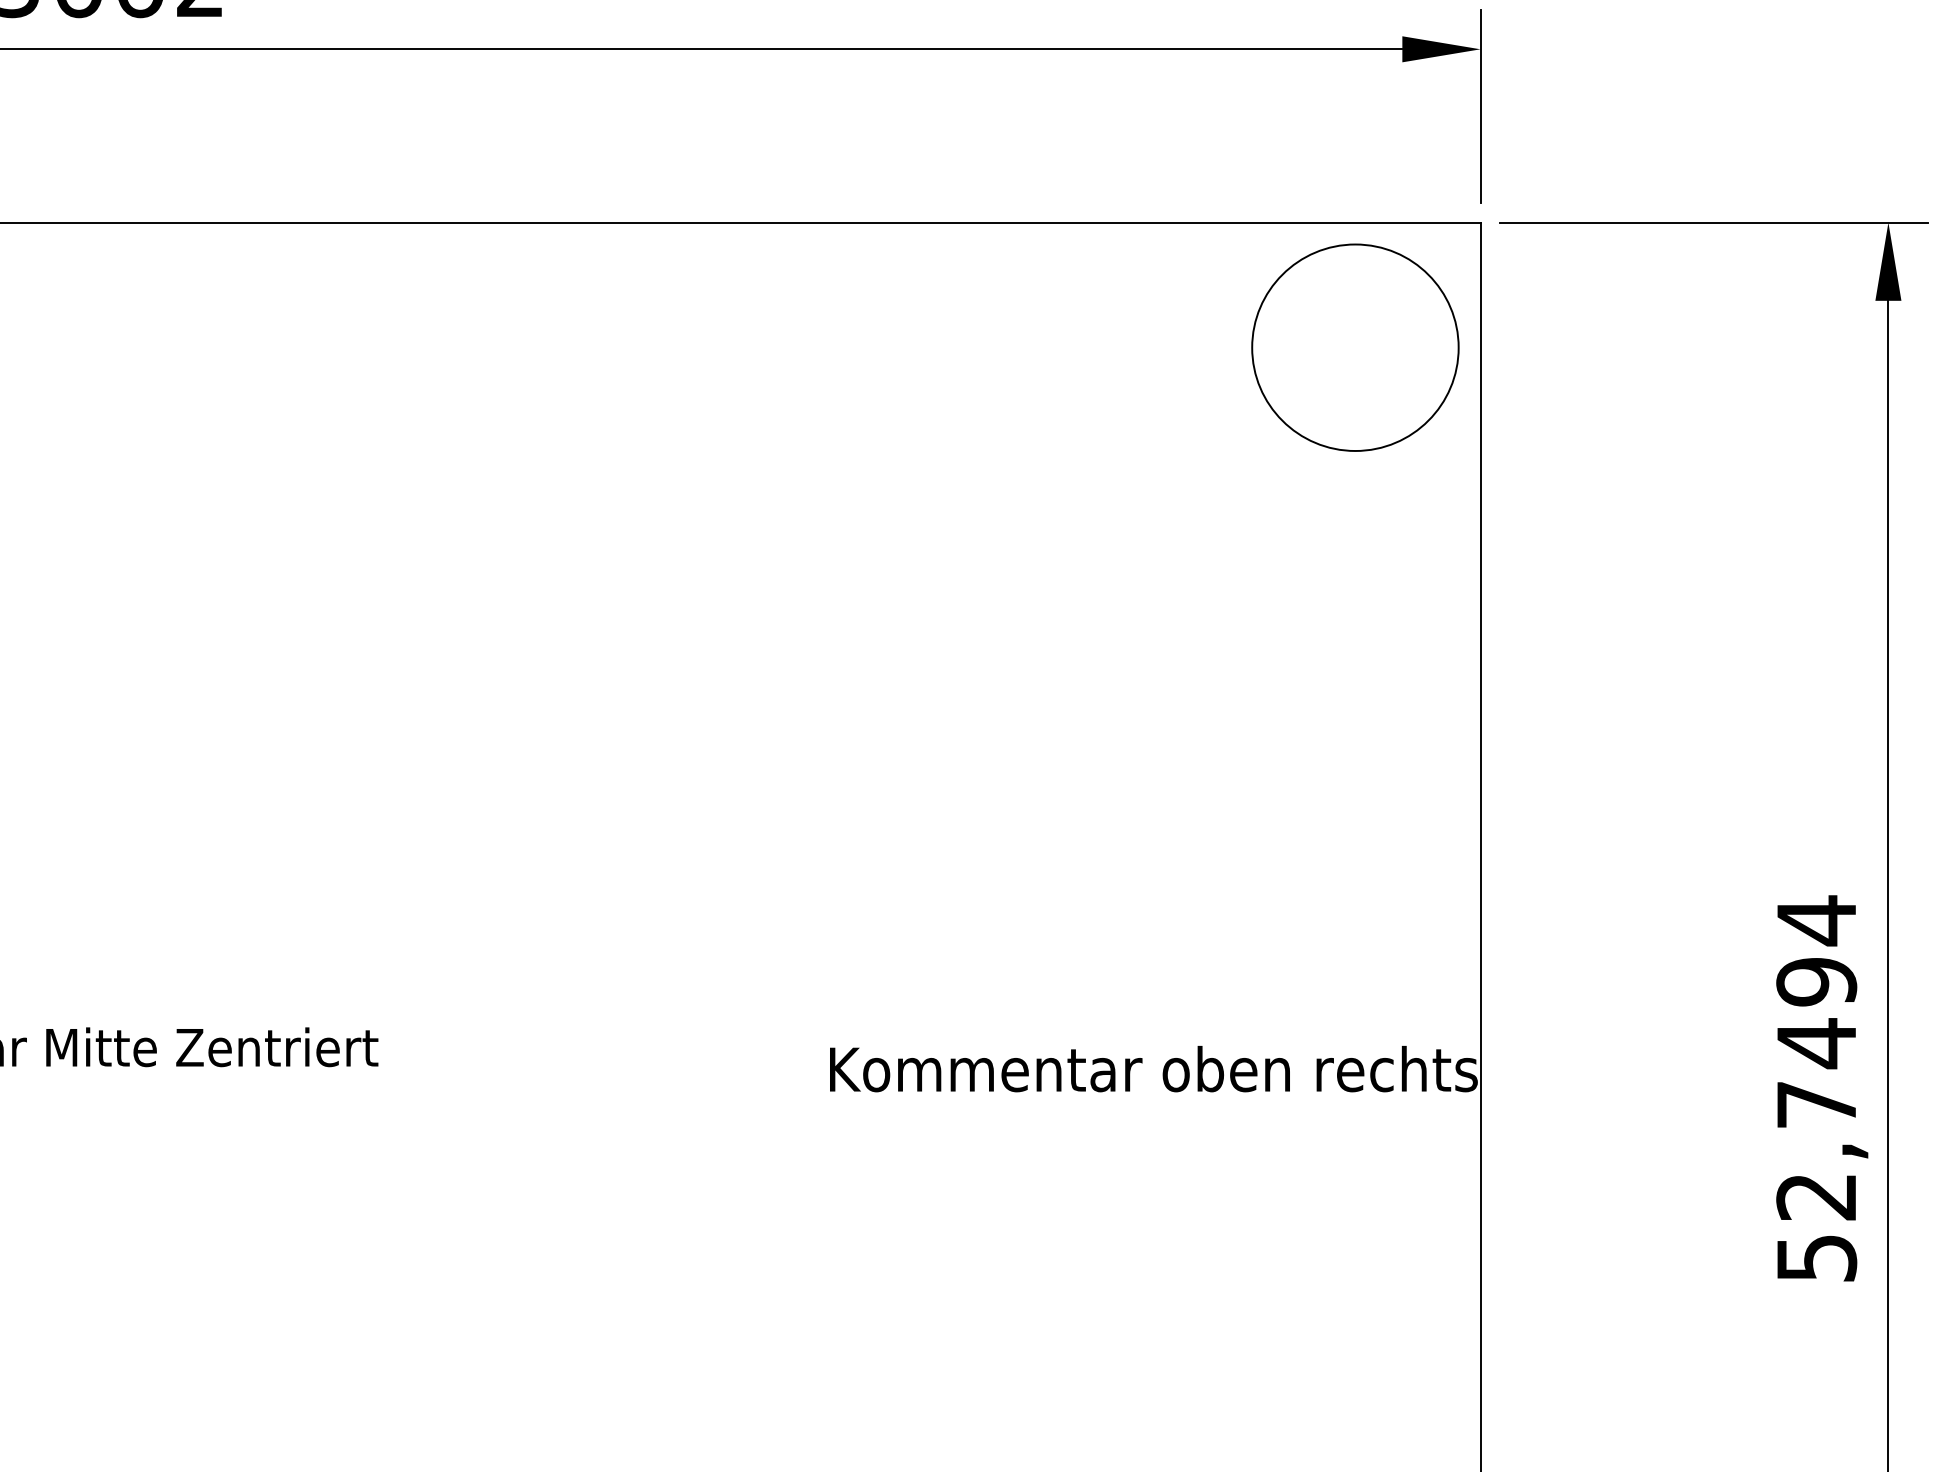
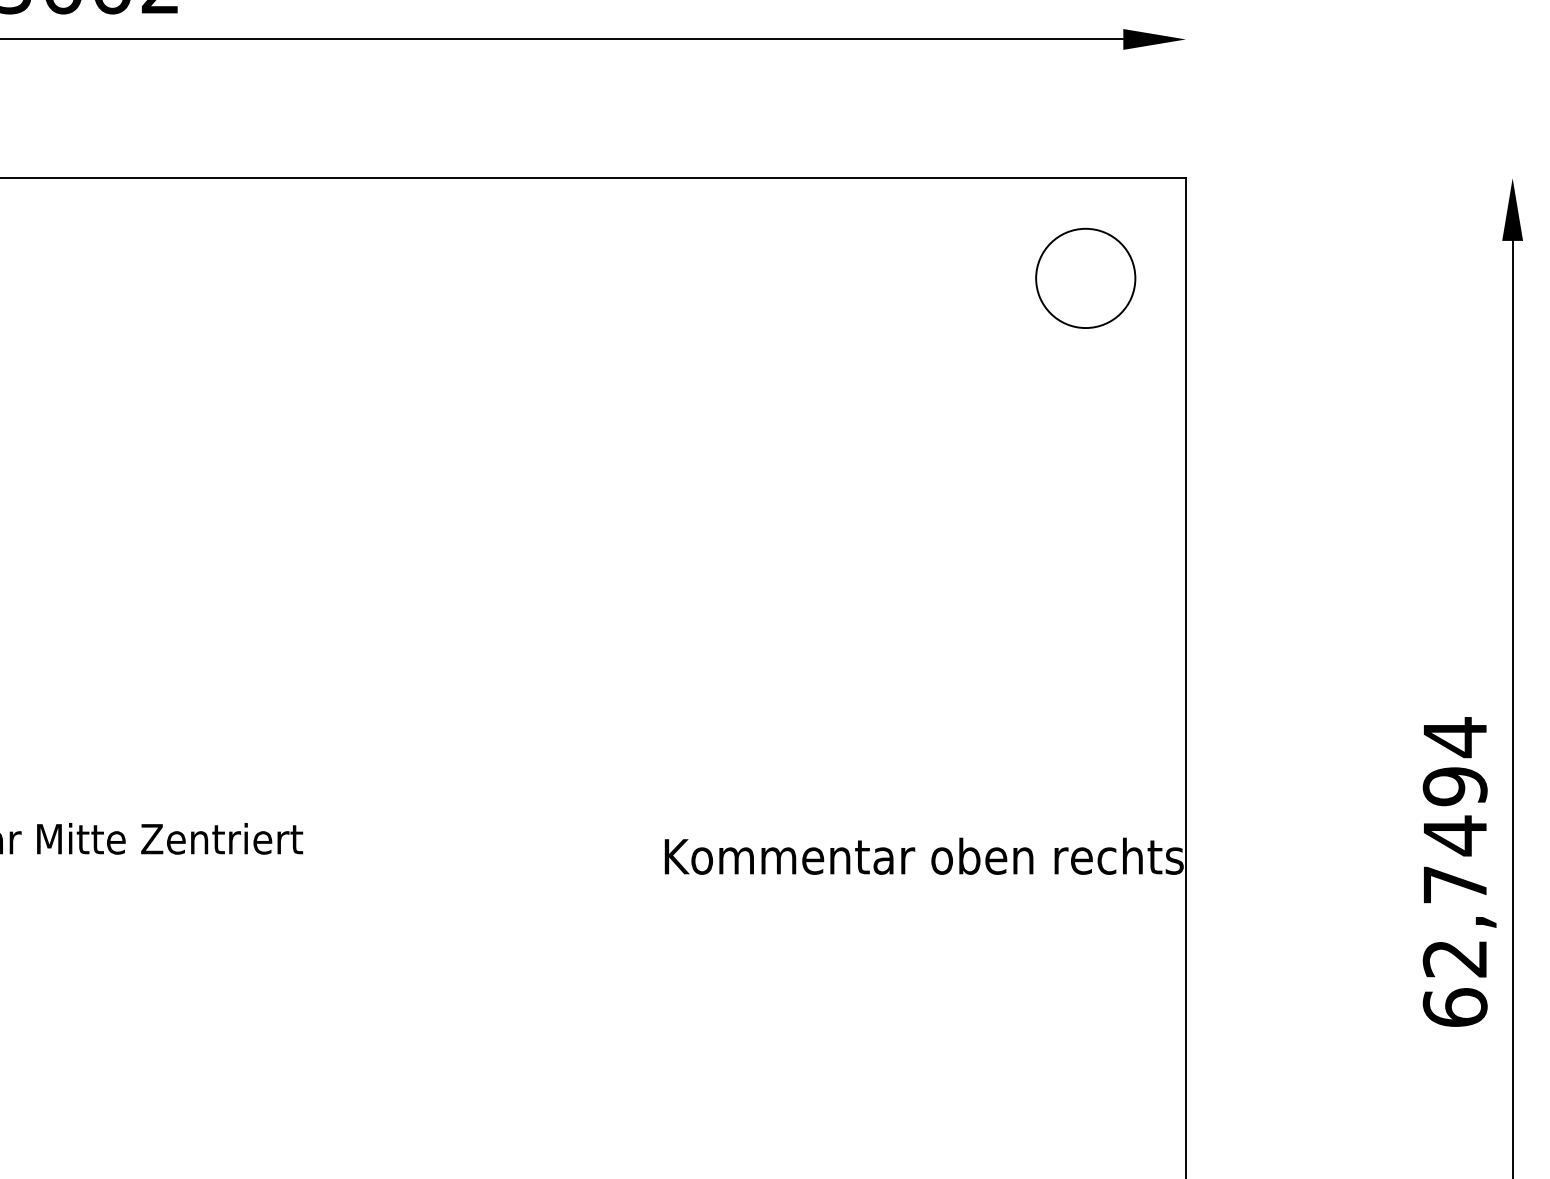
line: (1480, 106) -> (1185, 85), removed
line: (1713, 222) -> (1372, 178), removed
circle: (1355, 347) -> (1085, 278), size x0.6
text: (1816, 1257) -> (1455, 1007), 52,7494 -> 62,7494

